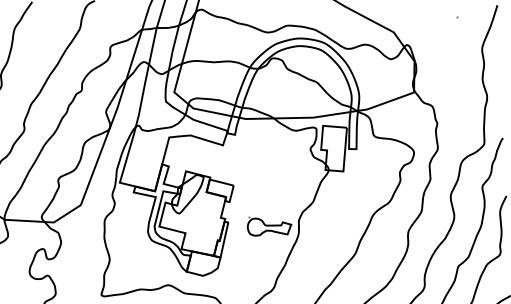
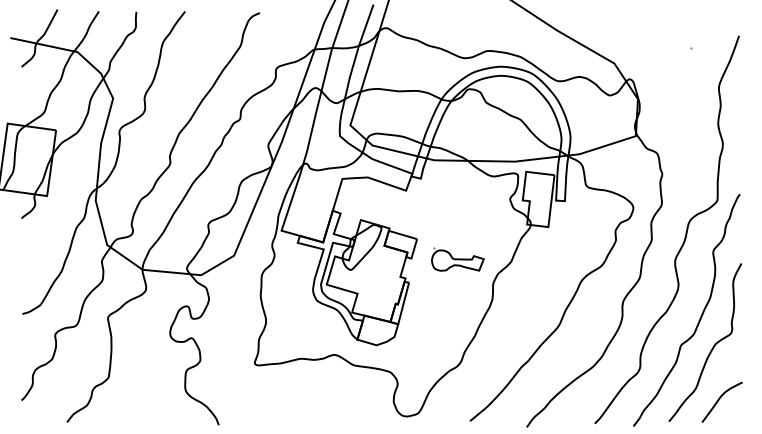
part: (269, 225) -> (457, 259), moved

